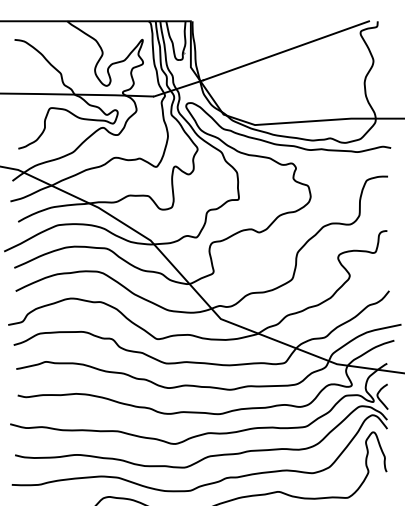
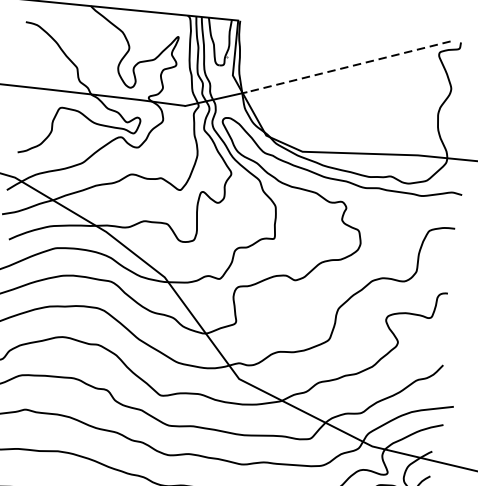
line: (286, 50) -> (348, 66), solid -> dashed

